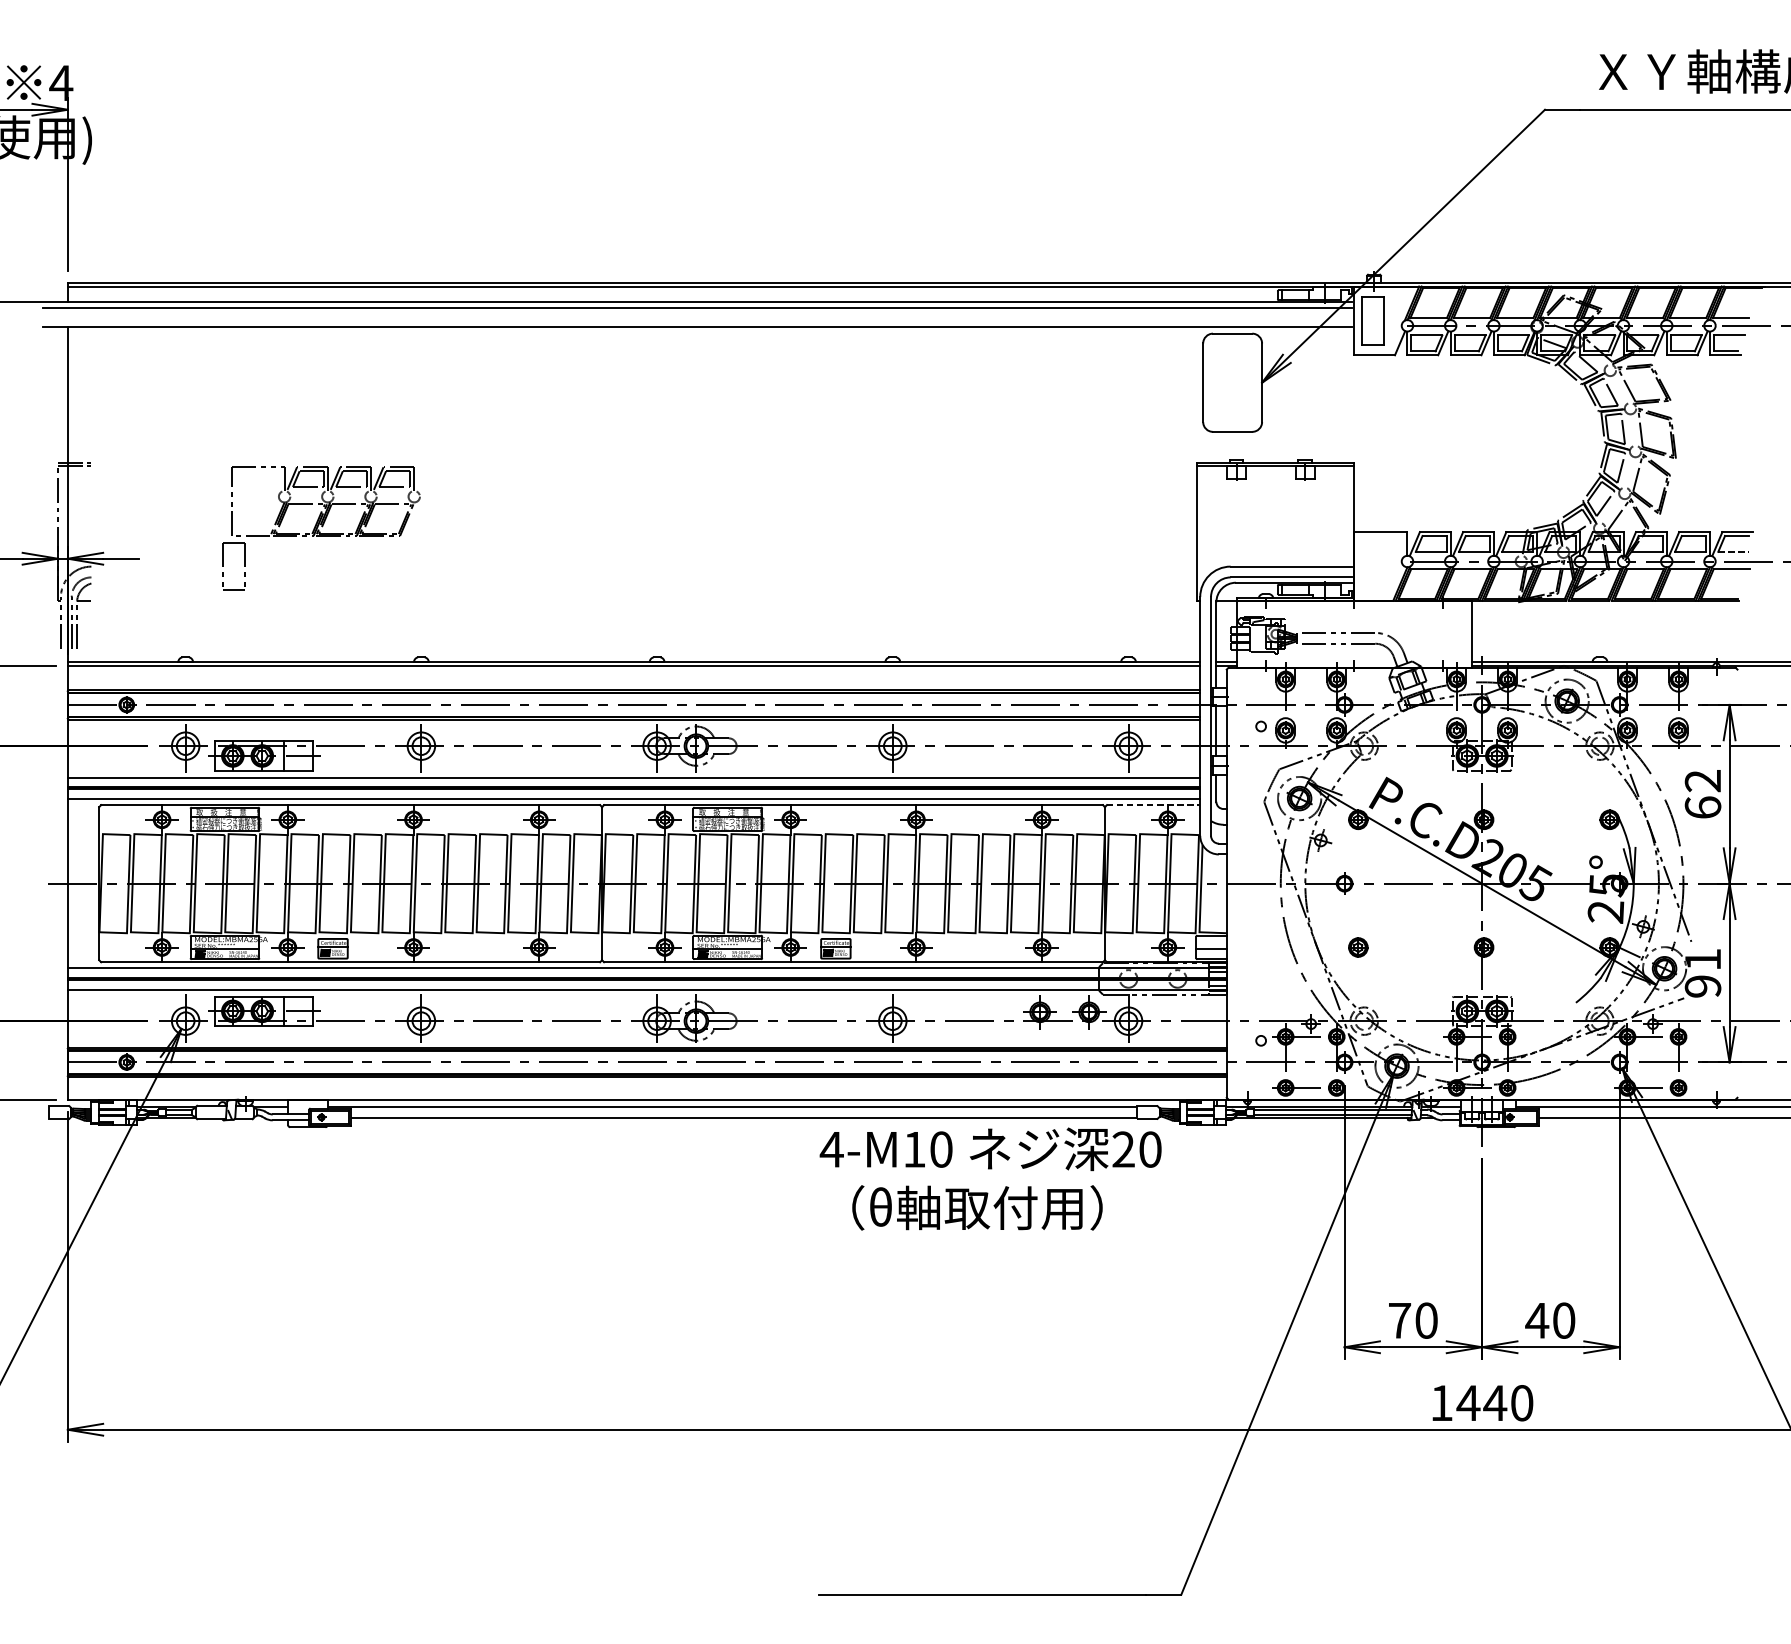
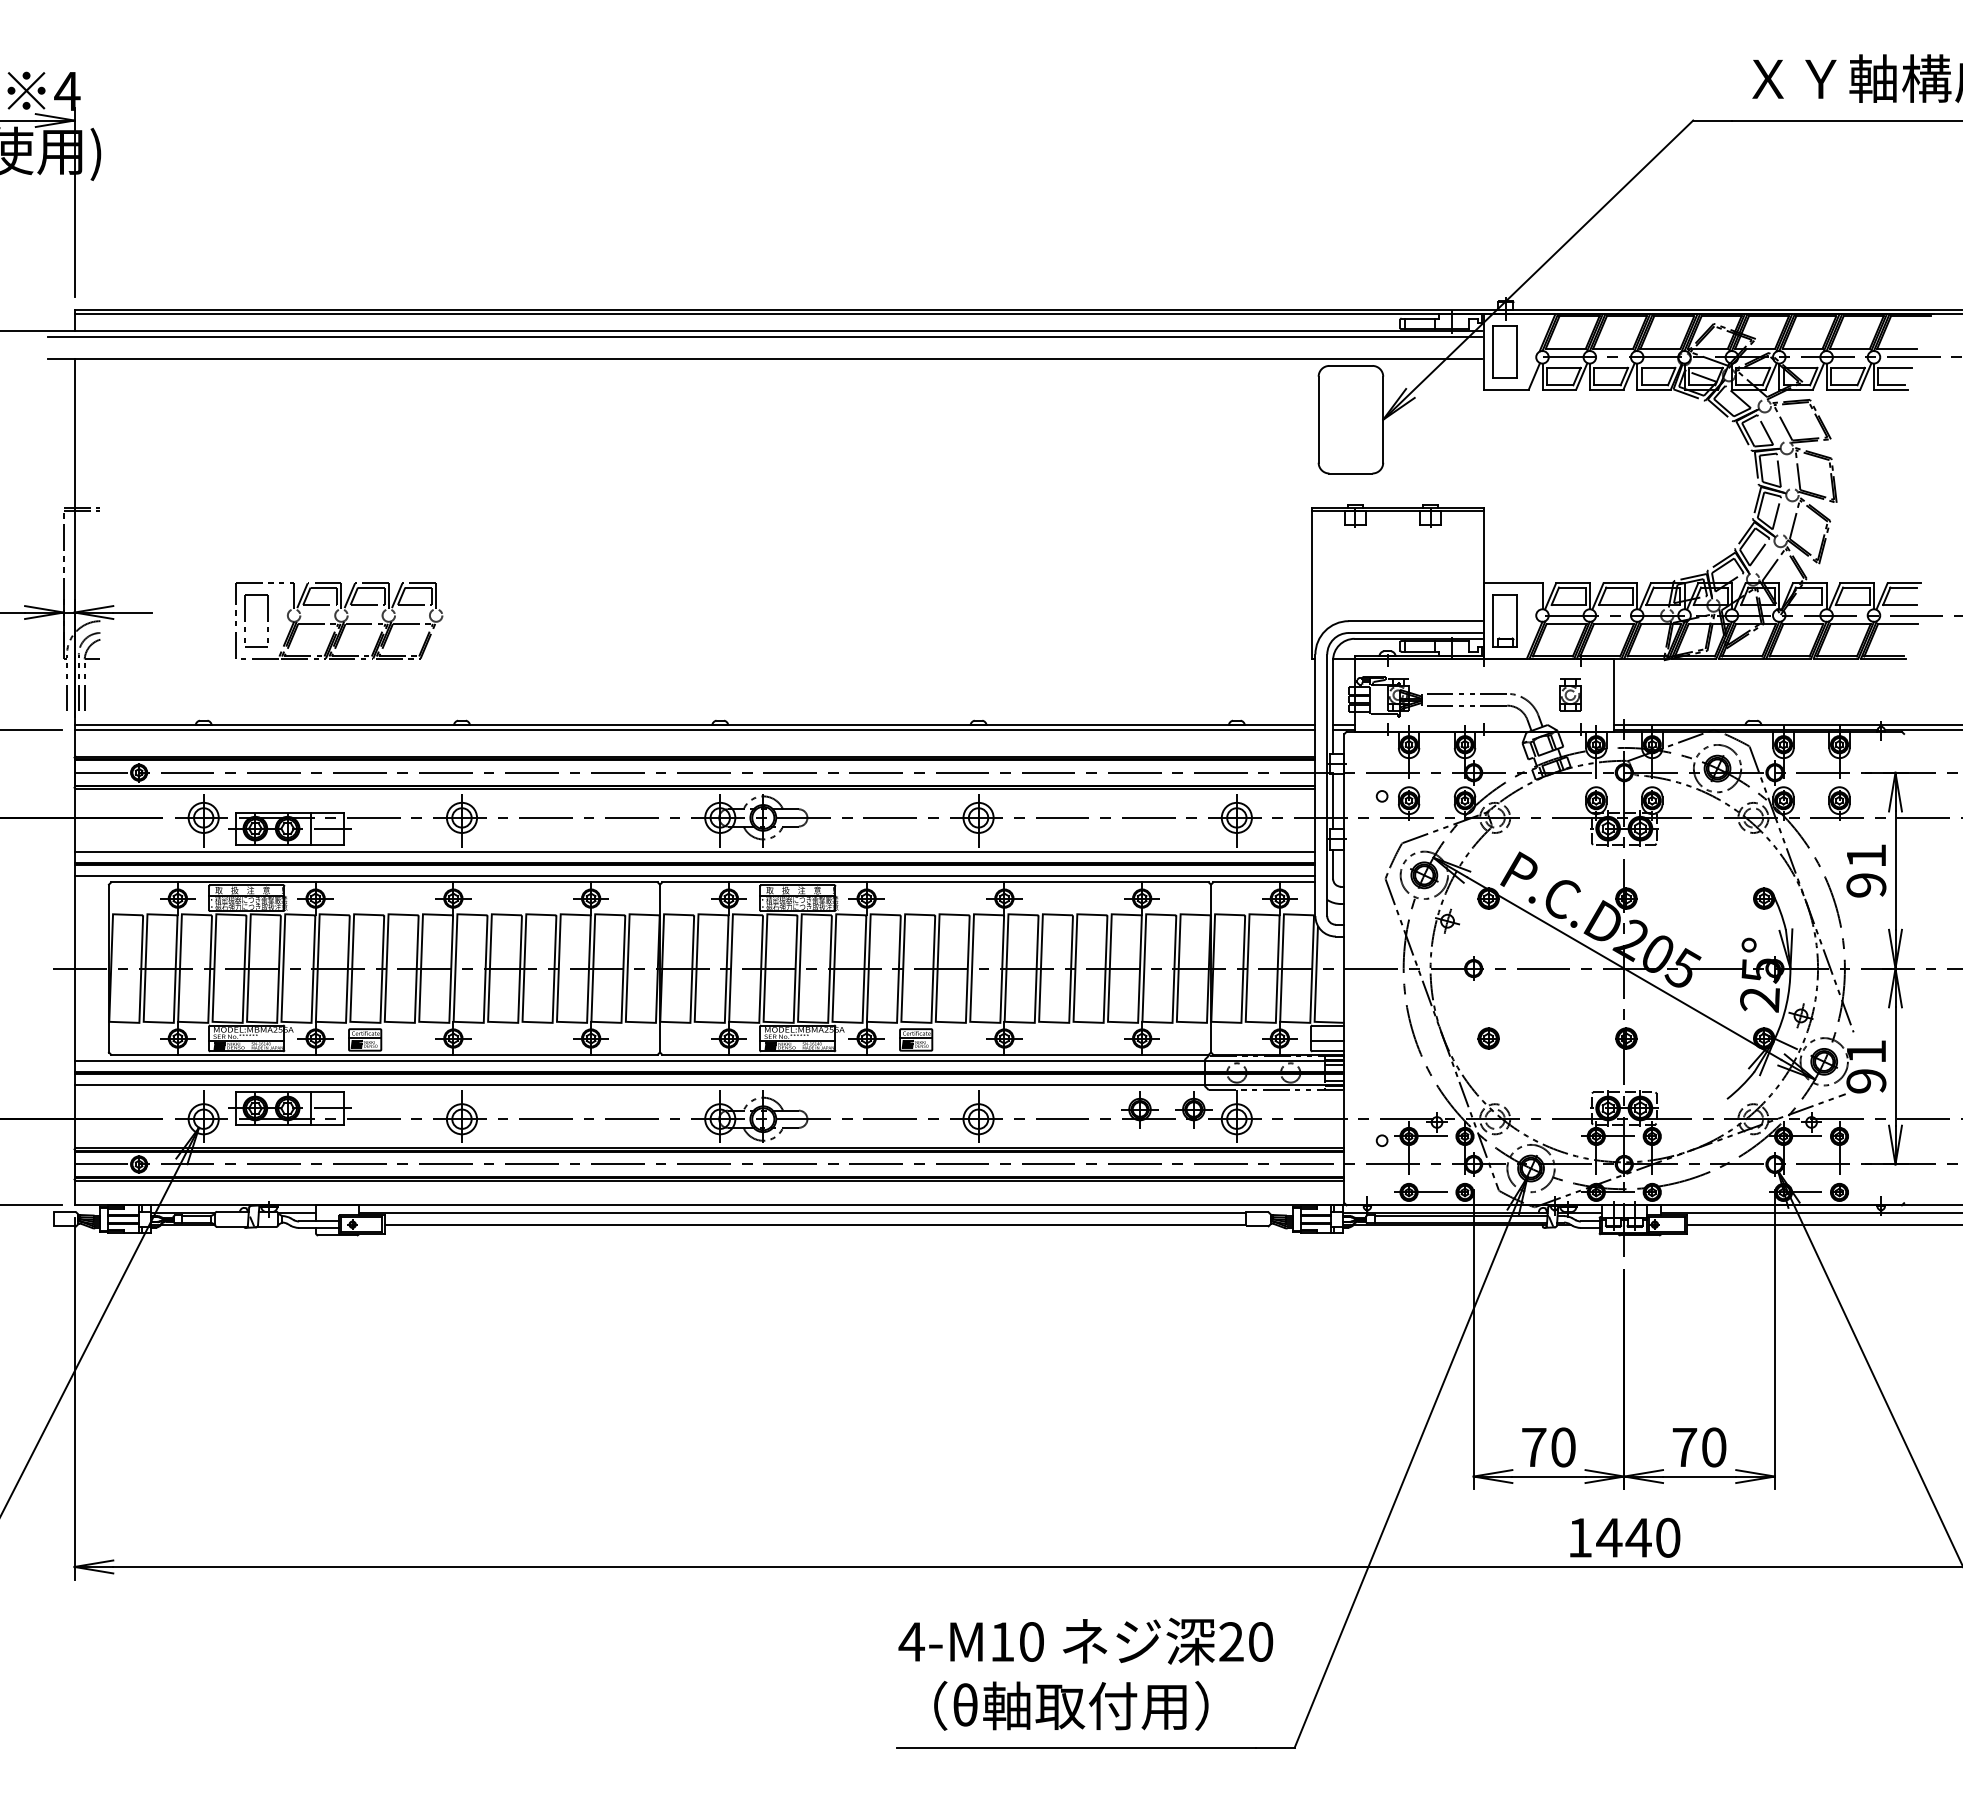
part: (326, 501) -> (339, 620), moved
line: (1734, 552) -> (1900, 605), dashed -> solid
part: (1372, 566) -> (1504, 620), added
part: (1433, 633) -> (1570, 694), added
text: (1703, 794) -> (1866, 870), 62 -> 91
line: (1153, 805) -> (1264, 882), dashed -> solid
text: (990, 1178) -> (1085, 1673), moved
text: (1537, 1320) -> (1684, 1447), 40 -> 70

